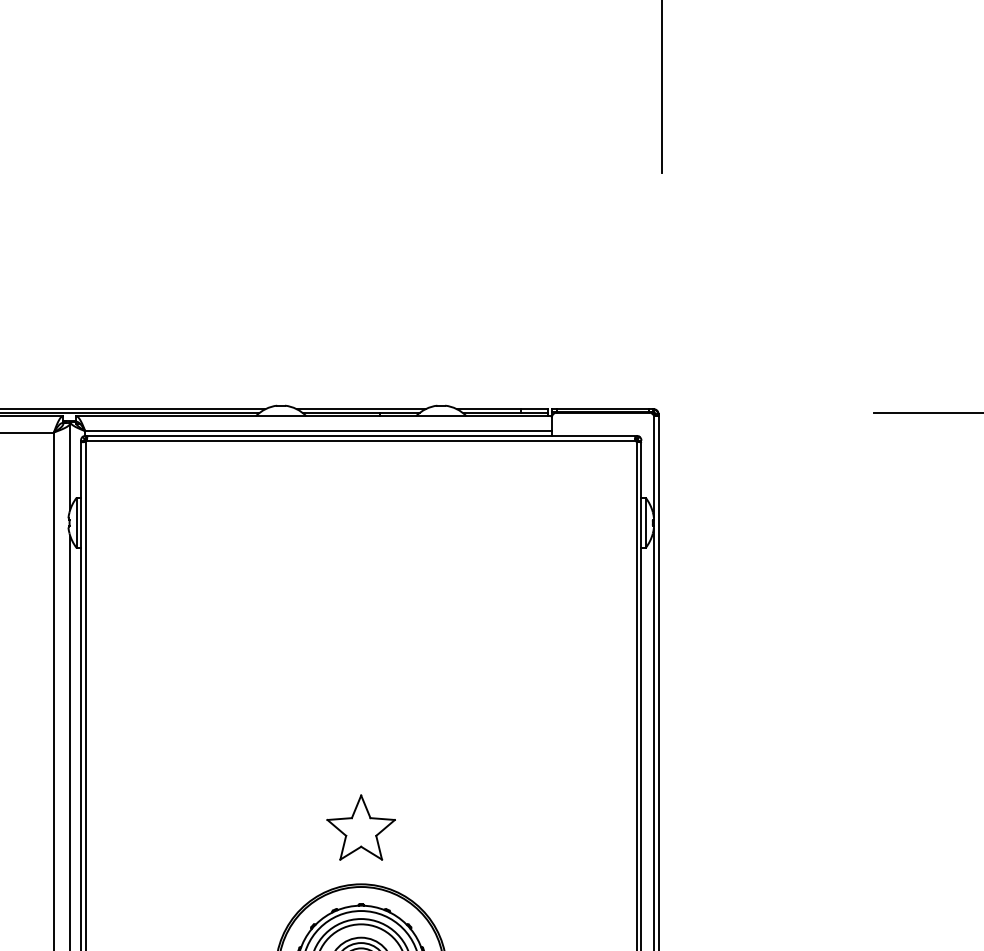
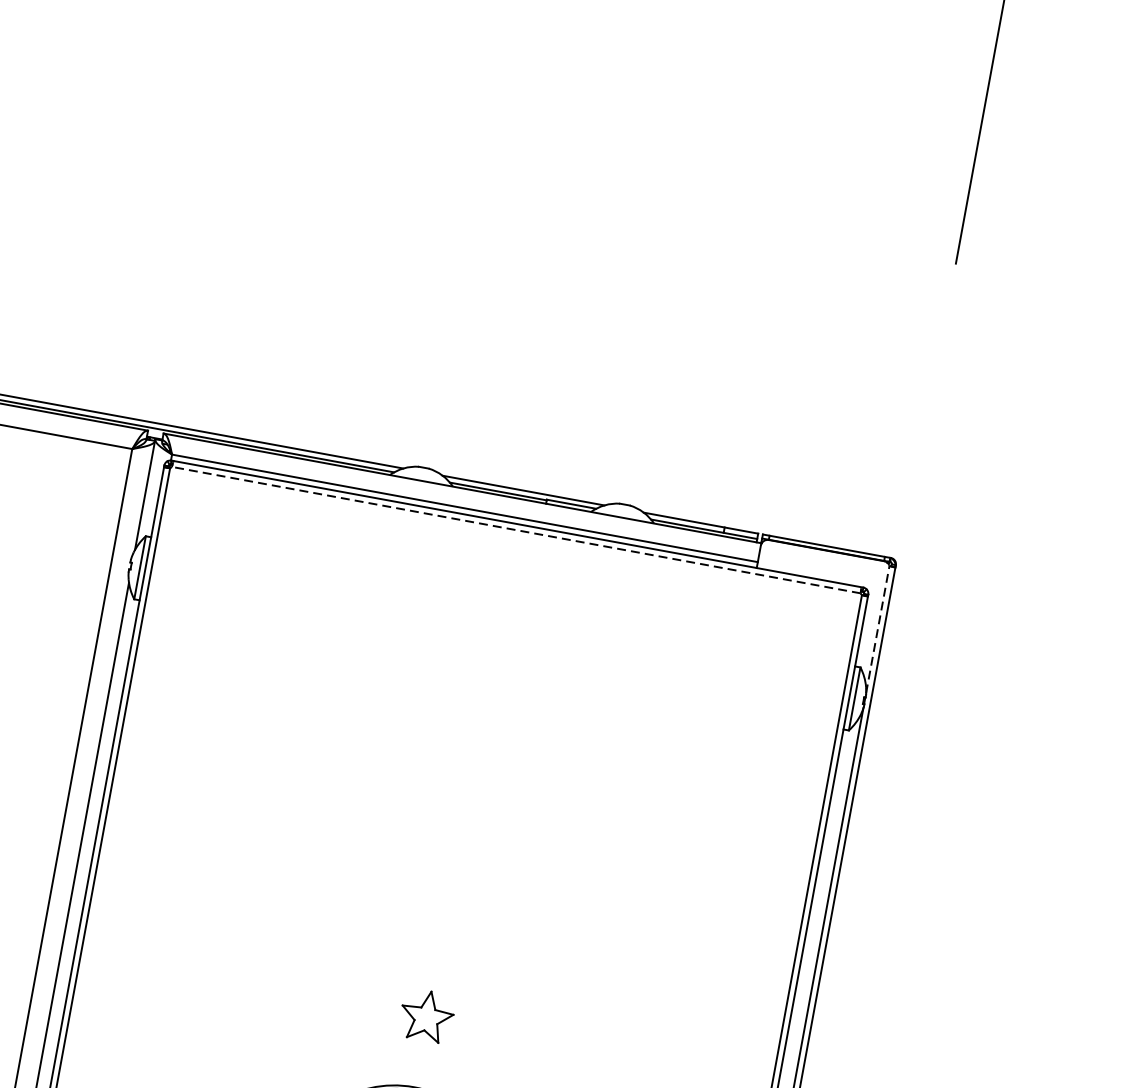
line: (360, 440) -> (515, 529), solid -> dashed
line: (653, 466) -> (877, 629), solid -> dashed
part: (360, 827) -> (426, 1015), size x0.6

